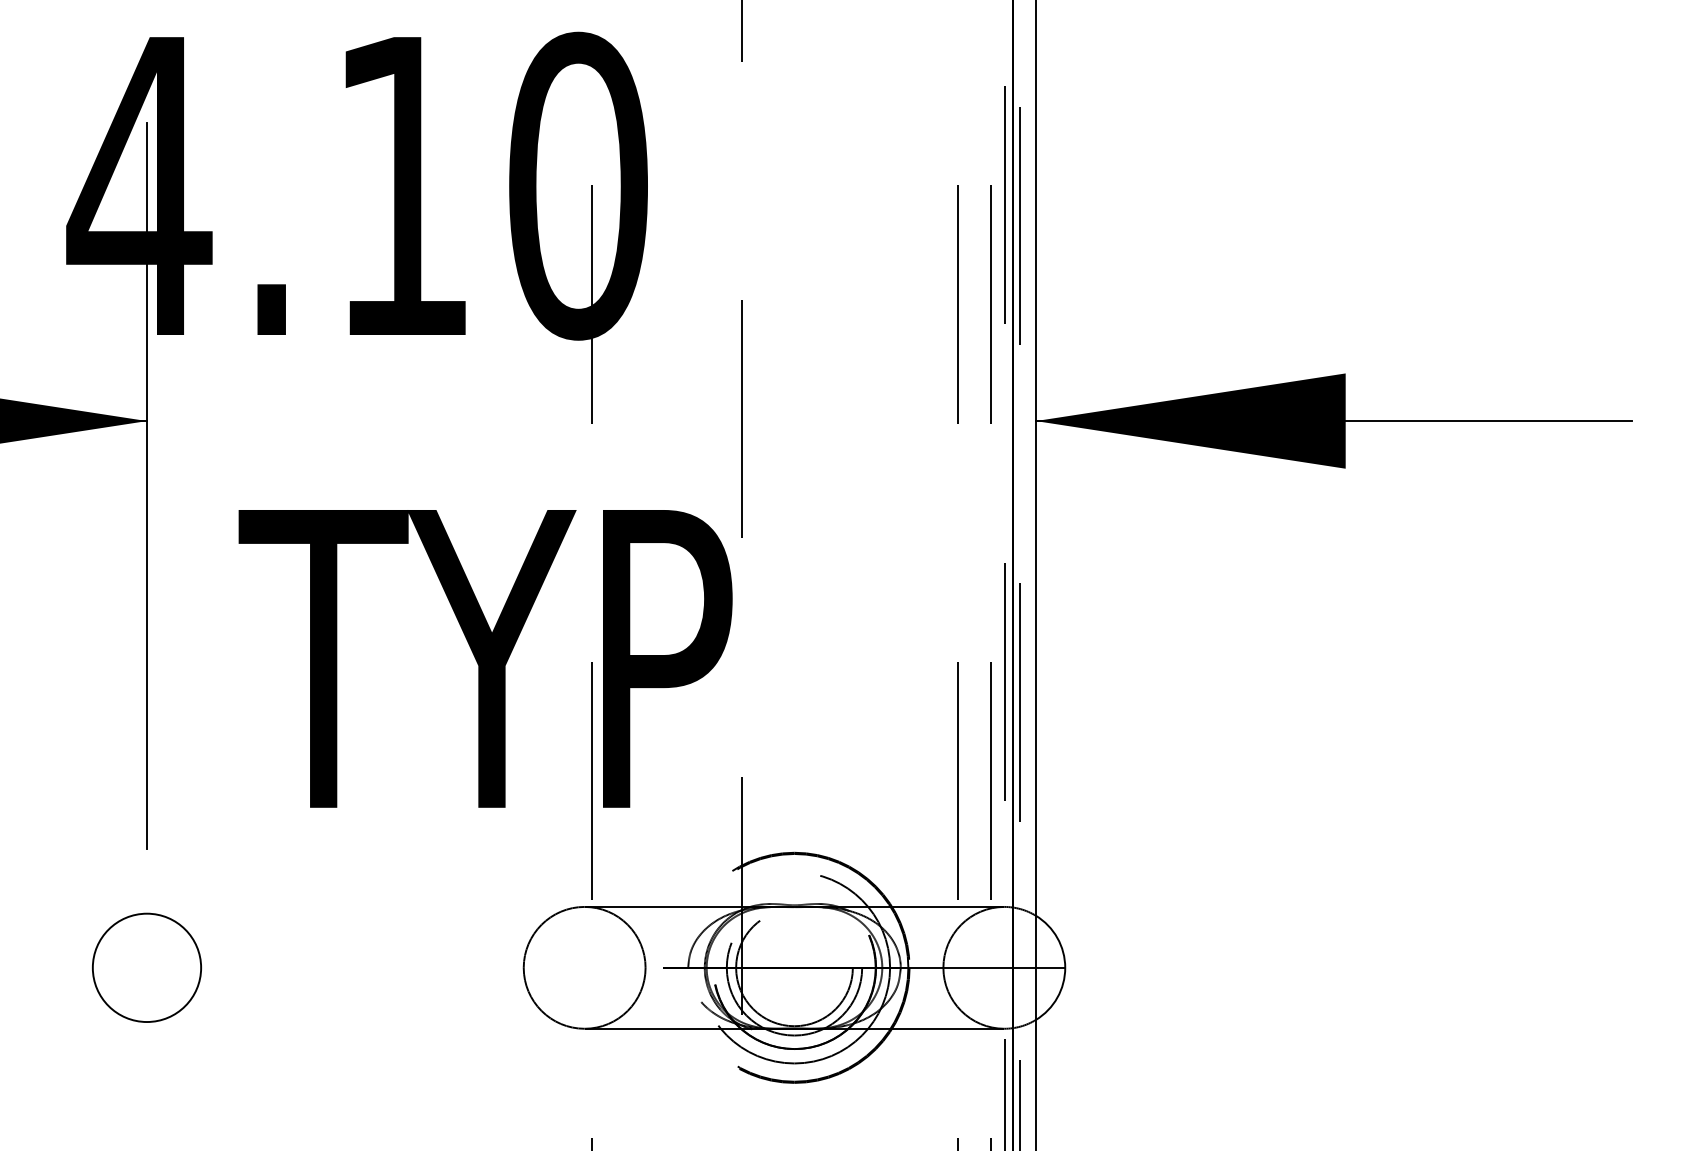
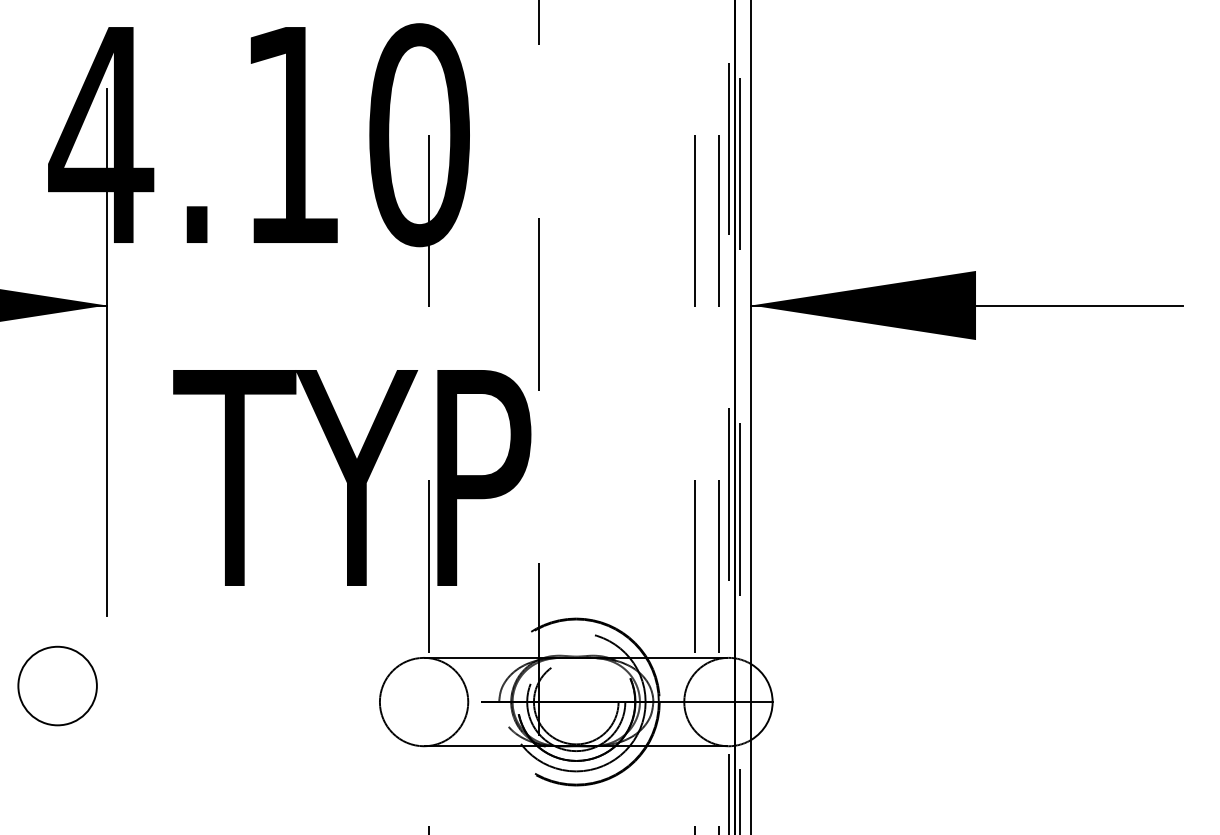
circle: (146, 967) -> (57, 685), moved

